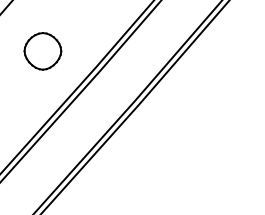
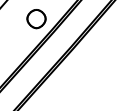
part: (42, 52) -> (36, 19), moved

